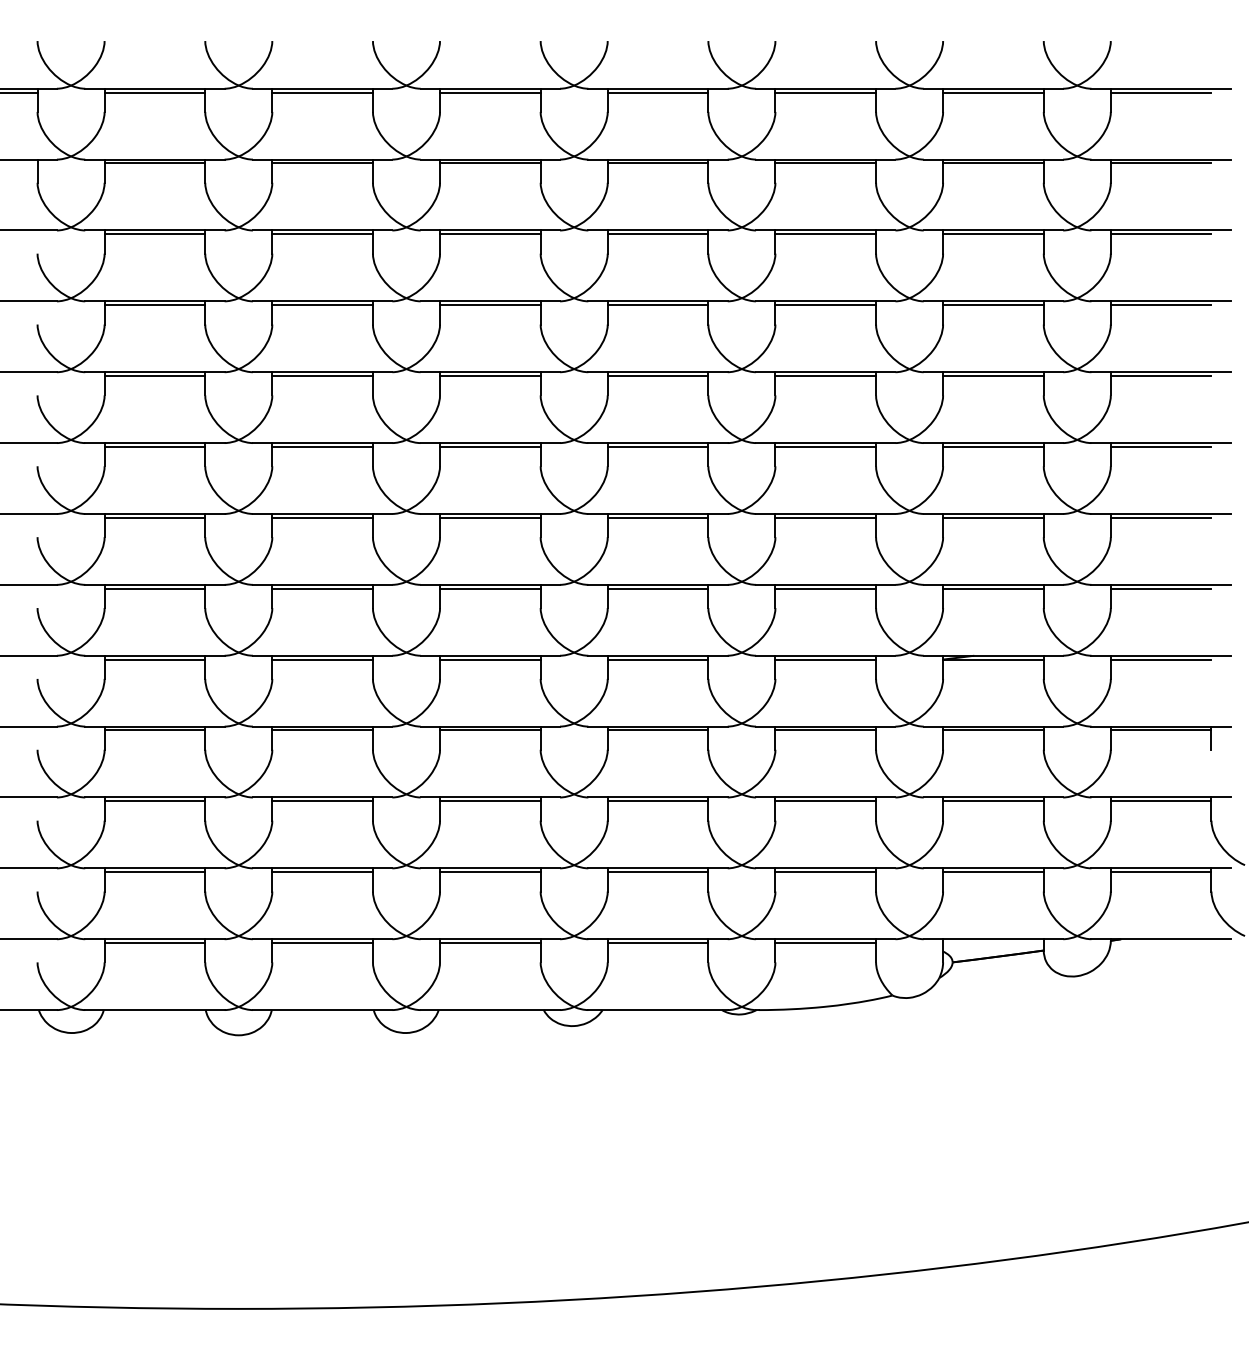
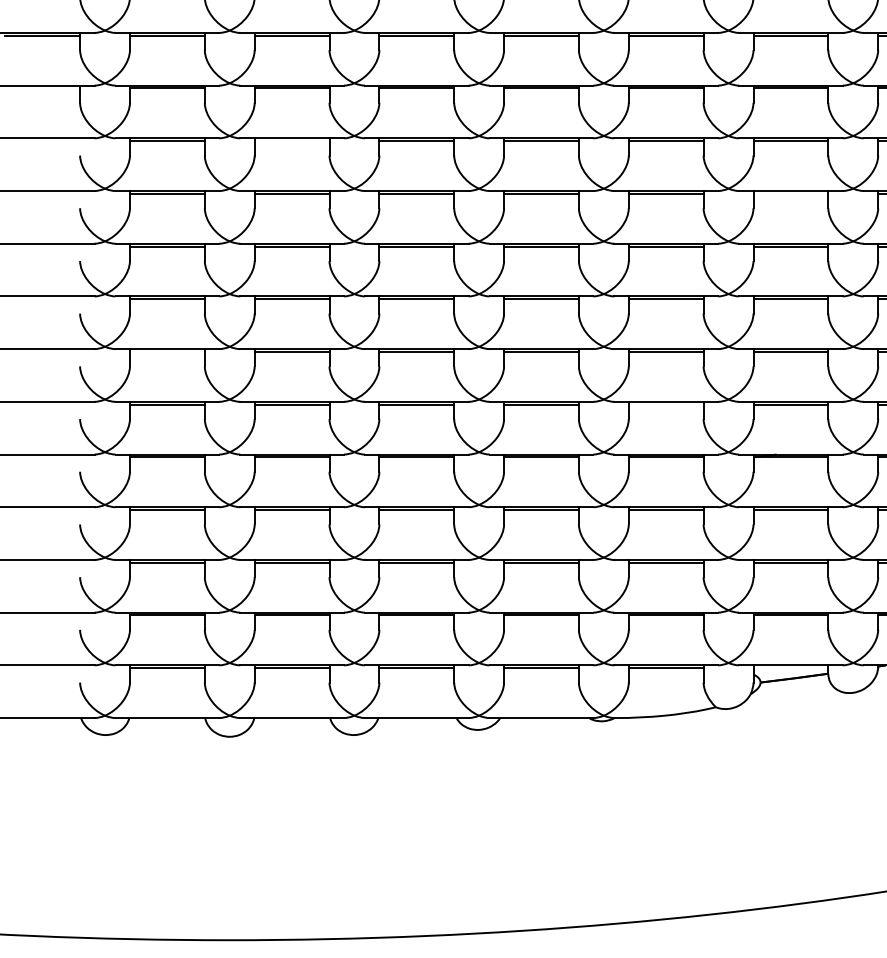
line: (322, 234) -> (291, 141), removed
line: (993, 305) -> (790, 194), removed
line: (154, 517) -> (167, 351), removed
line: (825, 588) -> (666, 404), removed

